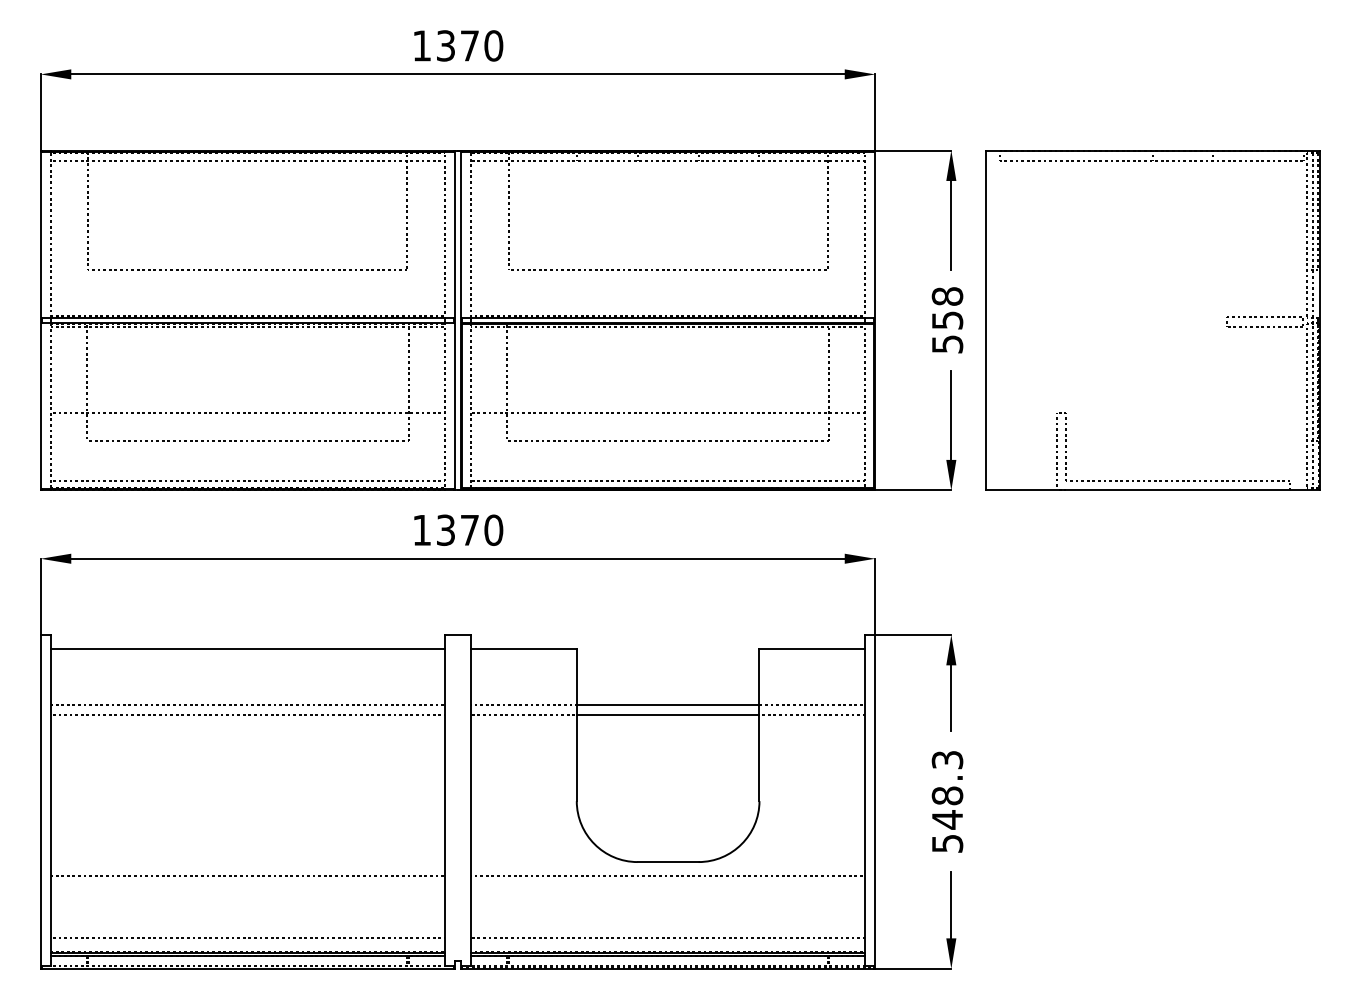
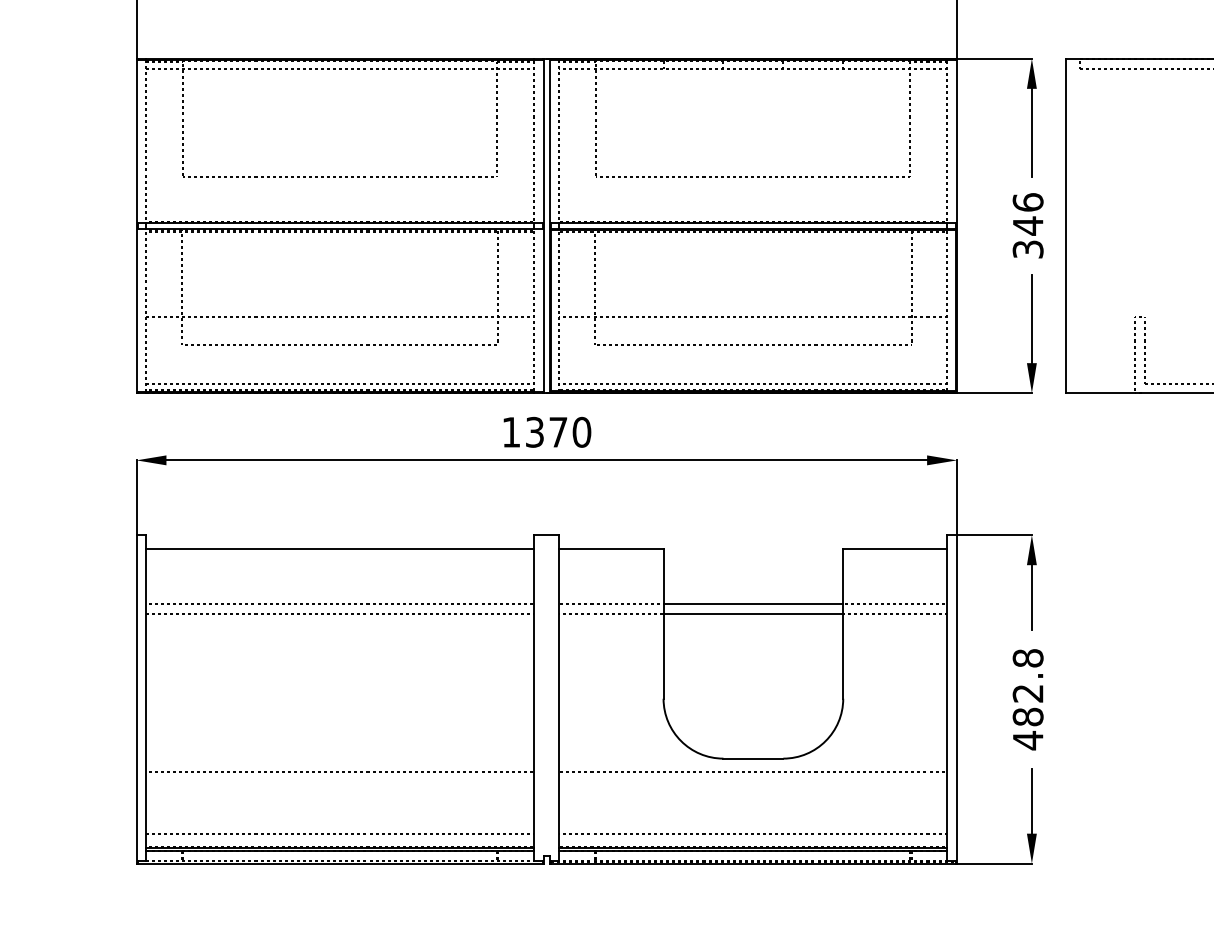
text: (947, 319) -> (1028, 225), 558 -> 346
text: (947, 801) -> (1028, 699), 548.3 -> 482.8

